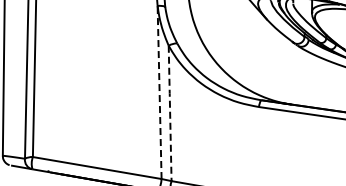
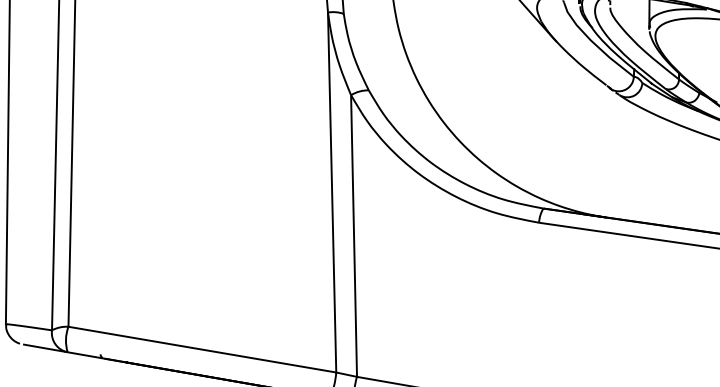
line: (159, 92) -> (331, 192), dashed -> solid
line: (170, 113) -> (354, 236), dashed -> solid

